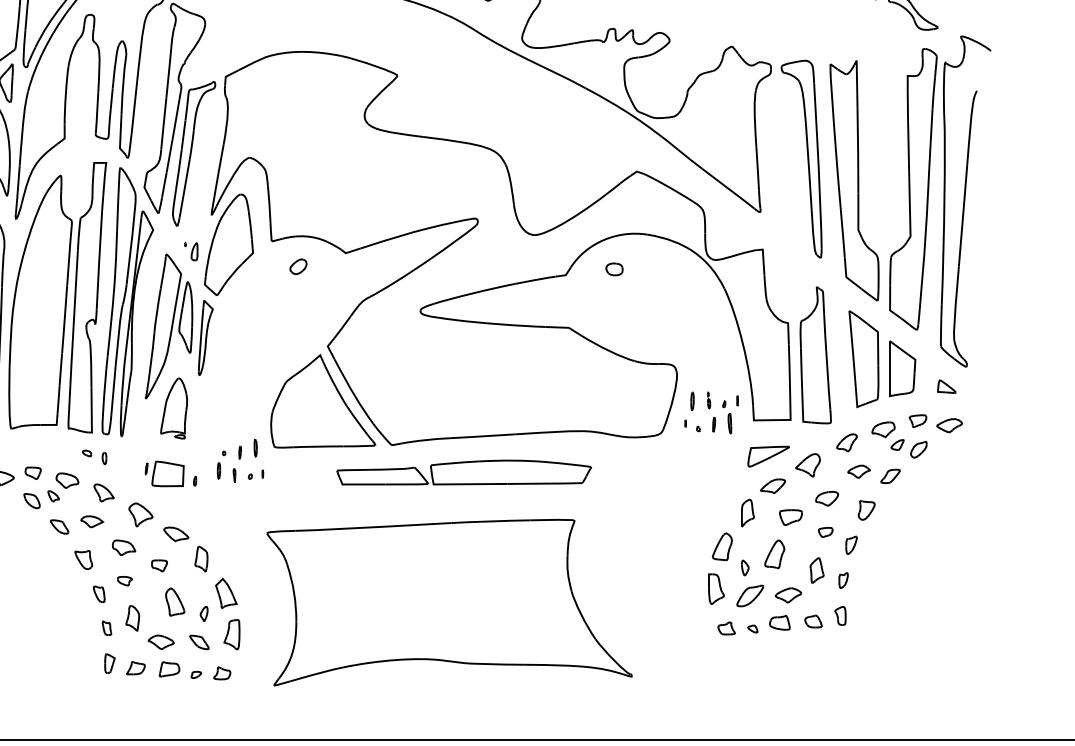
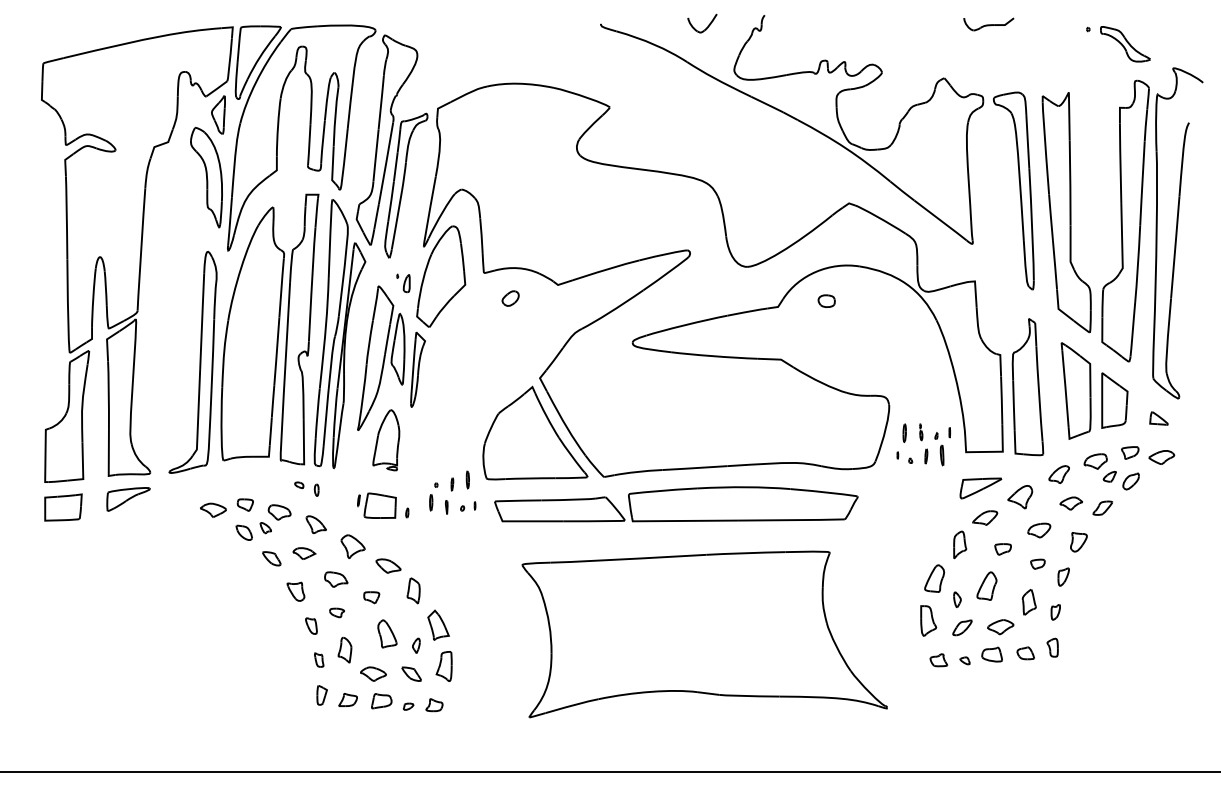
part: (464, 472) -> (676, 504), size x1.43
part: (790, 517) -> (1002, 549), size x0.71
part: (750, 595) -> (962, 627), size x0.71
part: (449, 602) -> (704, 634), moved

